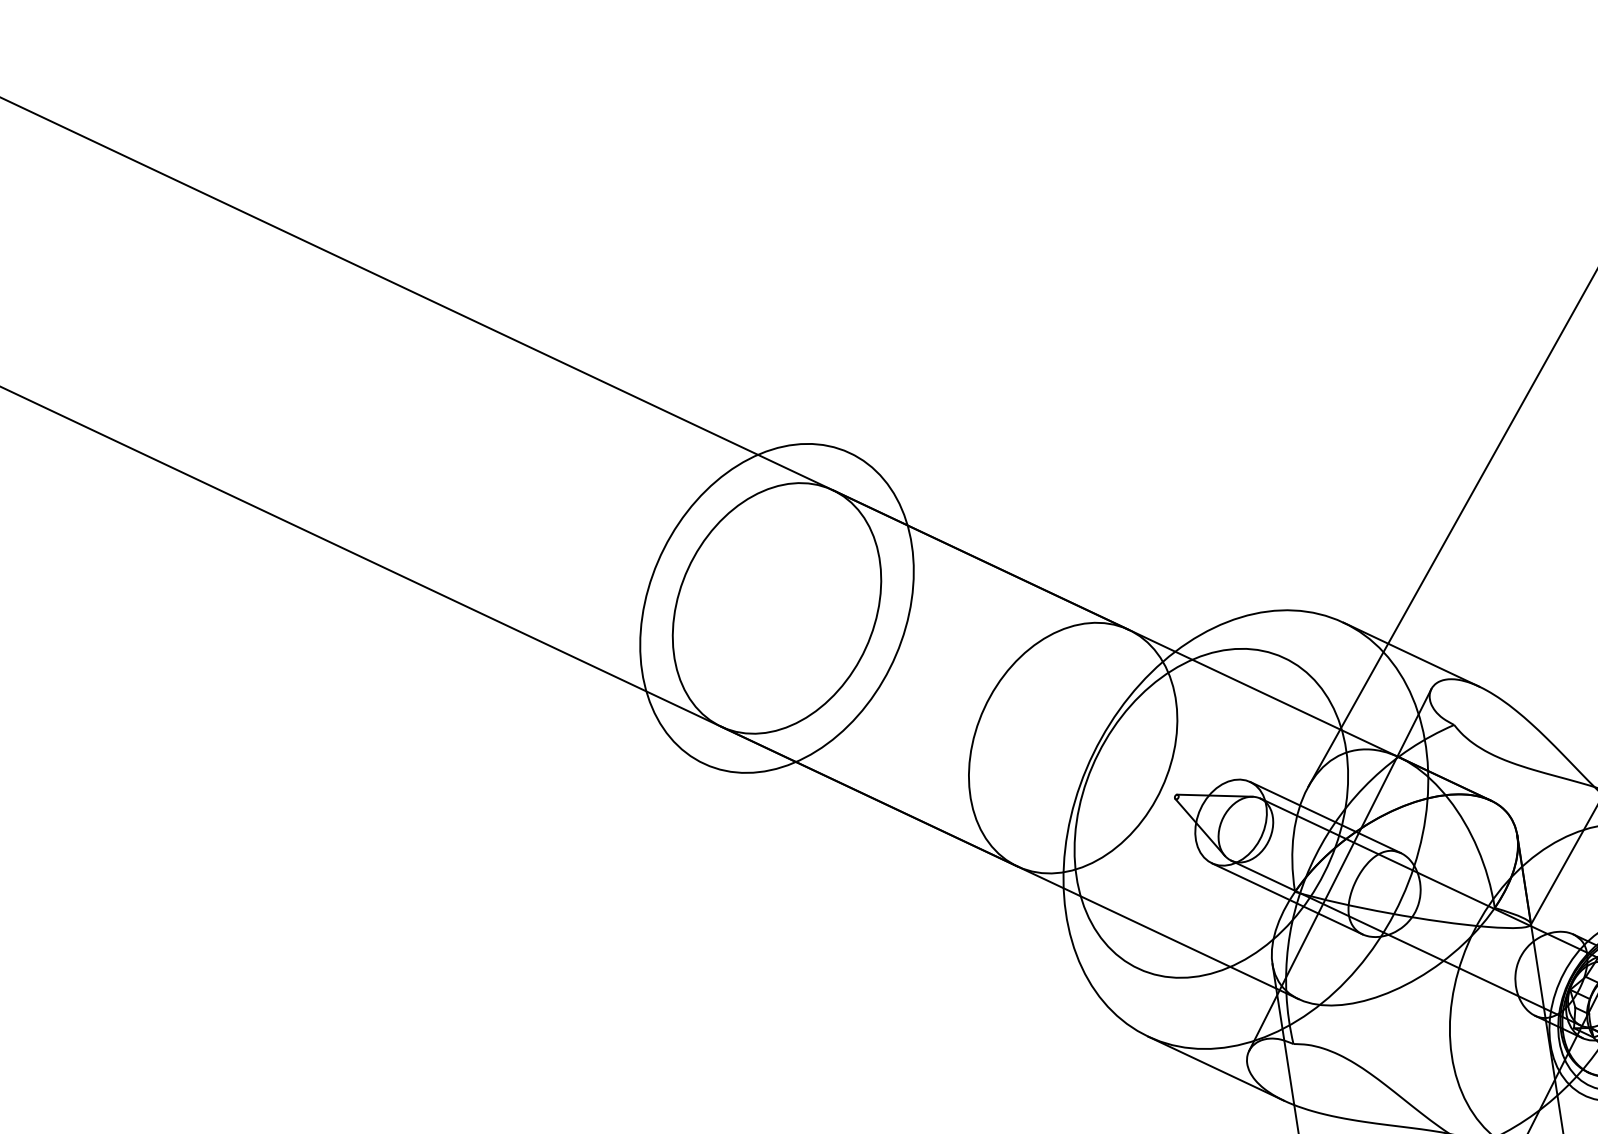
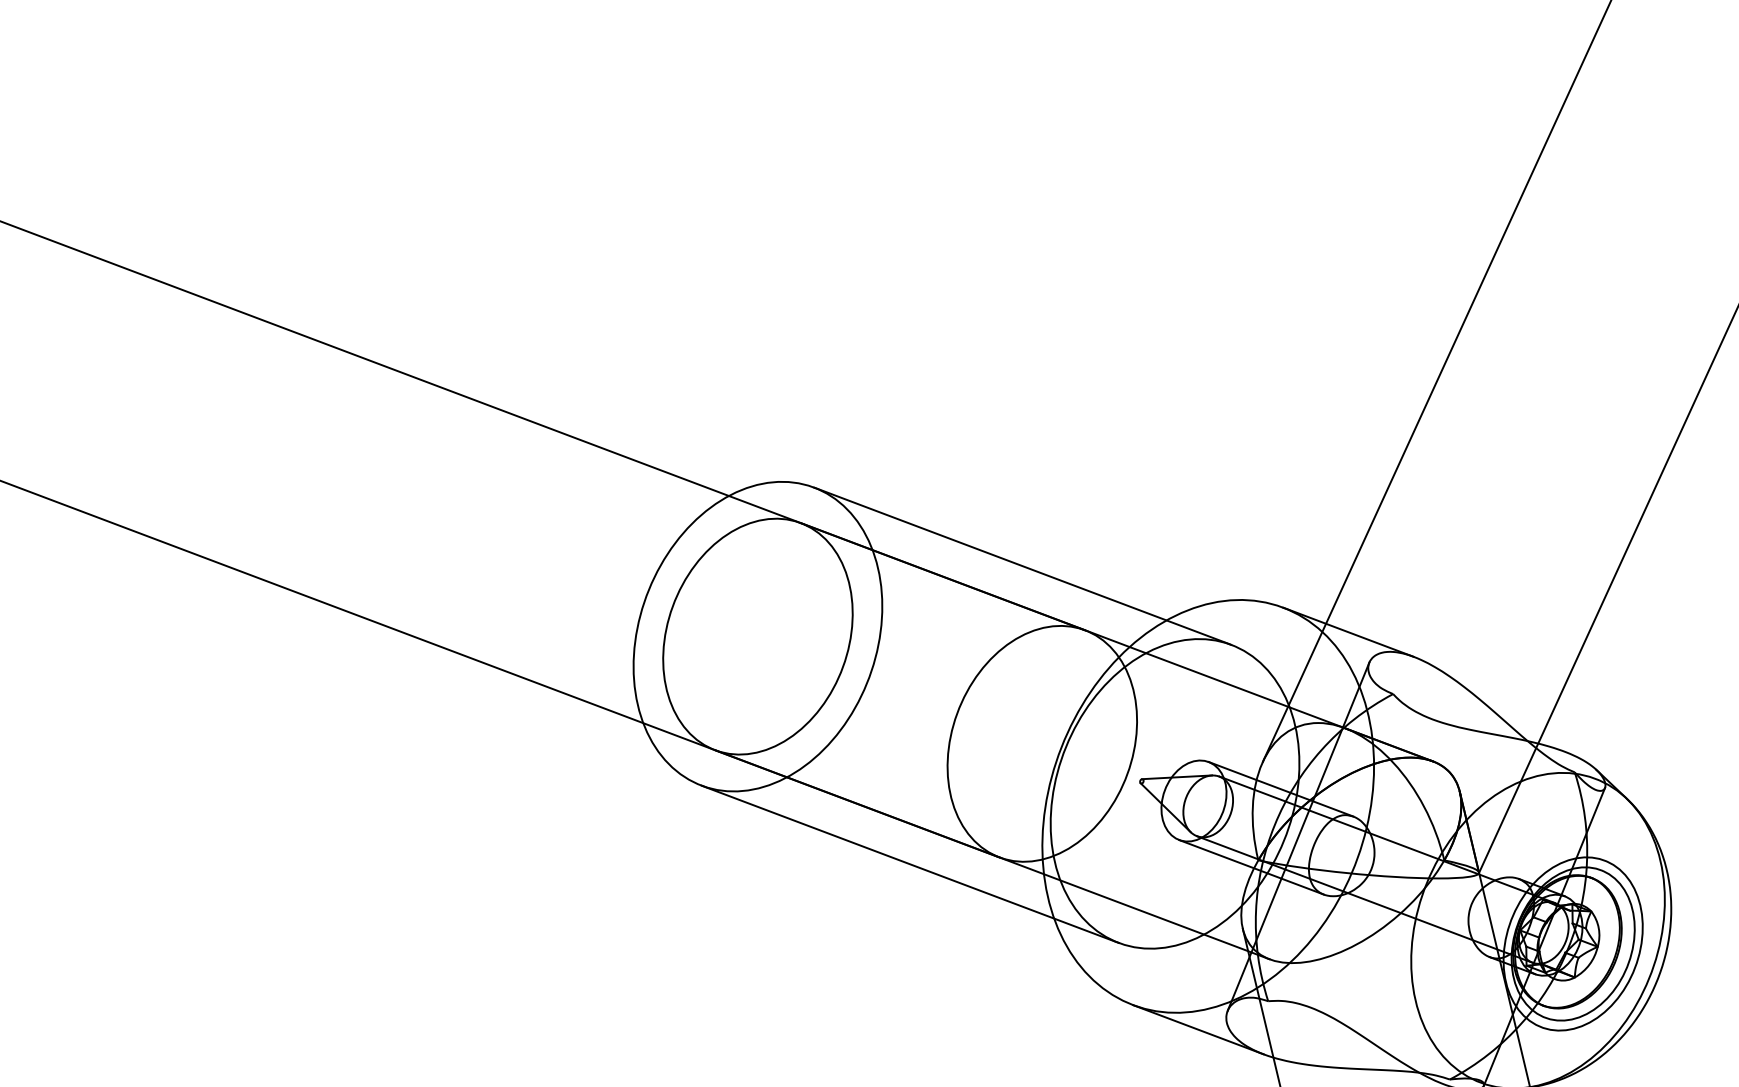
line: (1067, 554) -> (1022, 565), added
line: (920, 865) -> (909, 863), added

